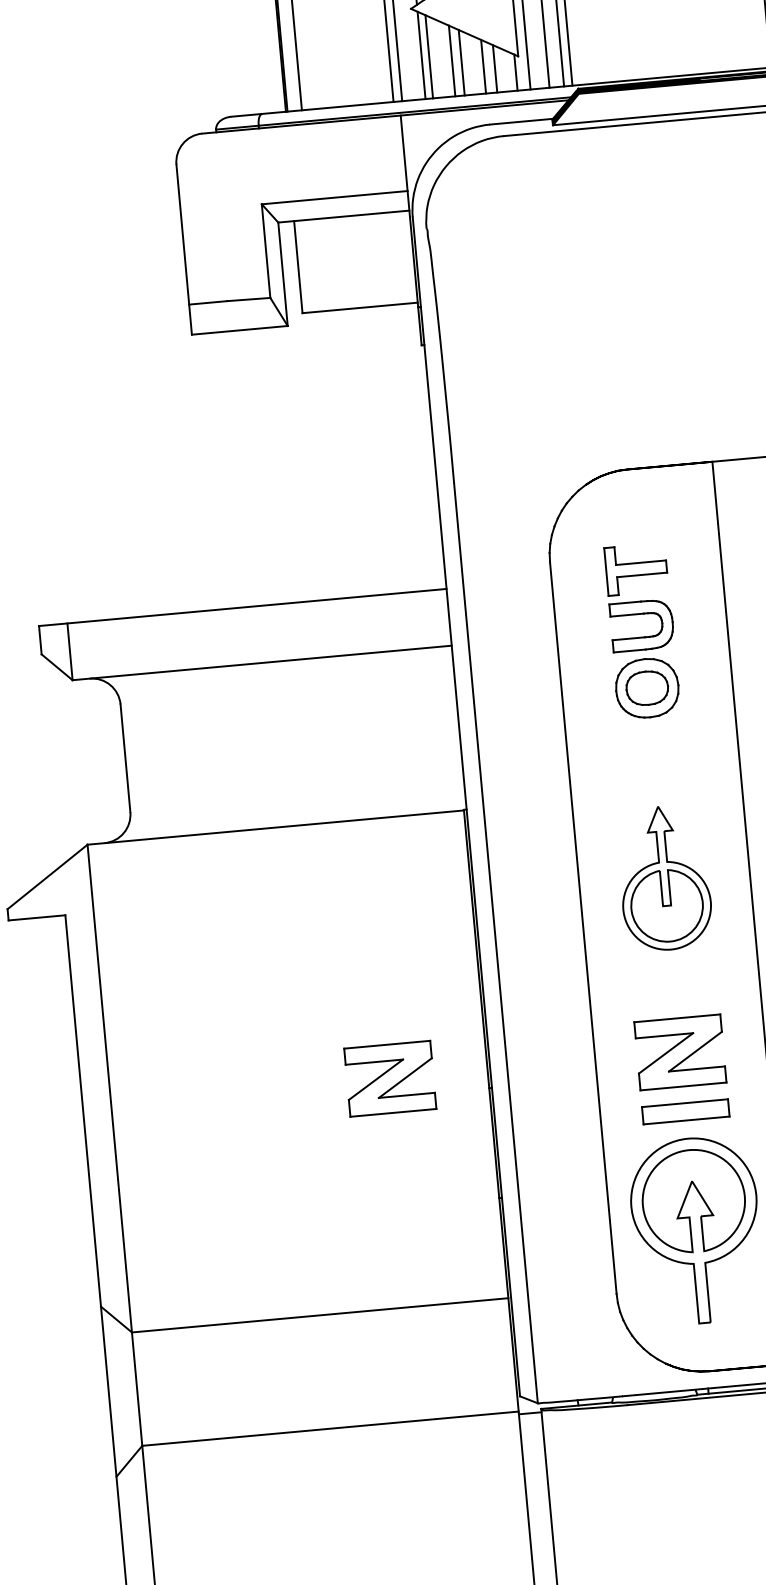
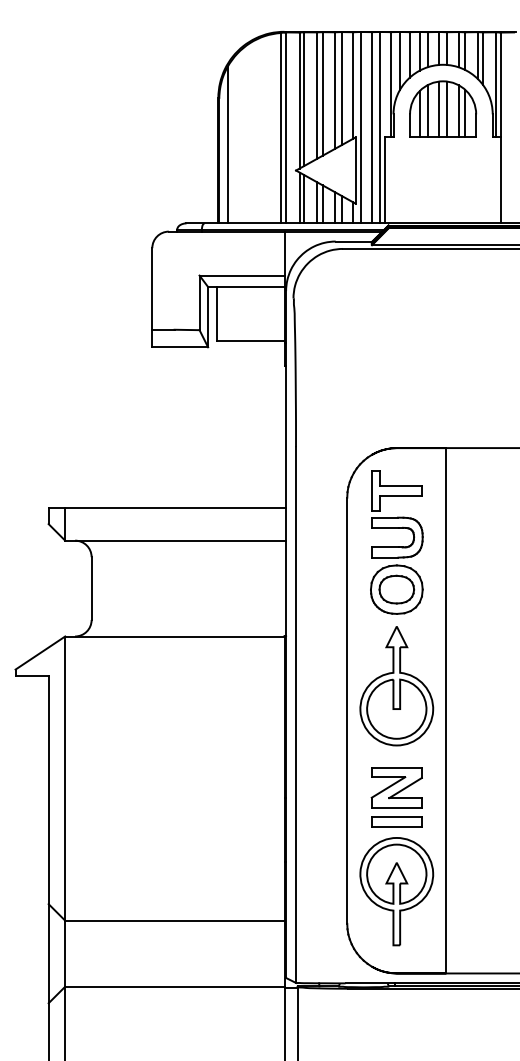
part: (641, 631) -> (396, 542), size x1.43
part: (664, 878) -> (396, 686), size x1.43
part: (389, 1078) -> (227, 787), removed

